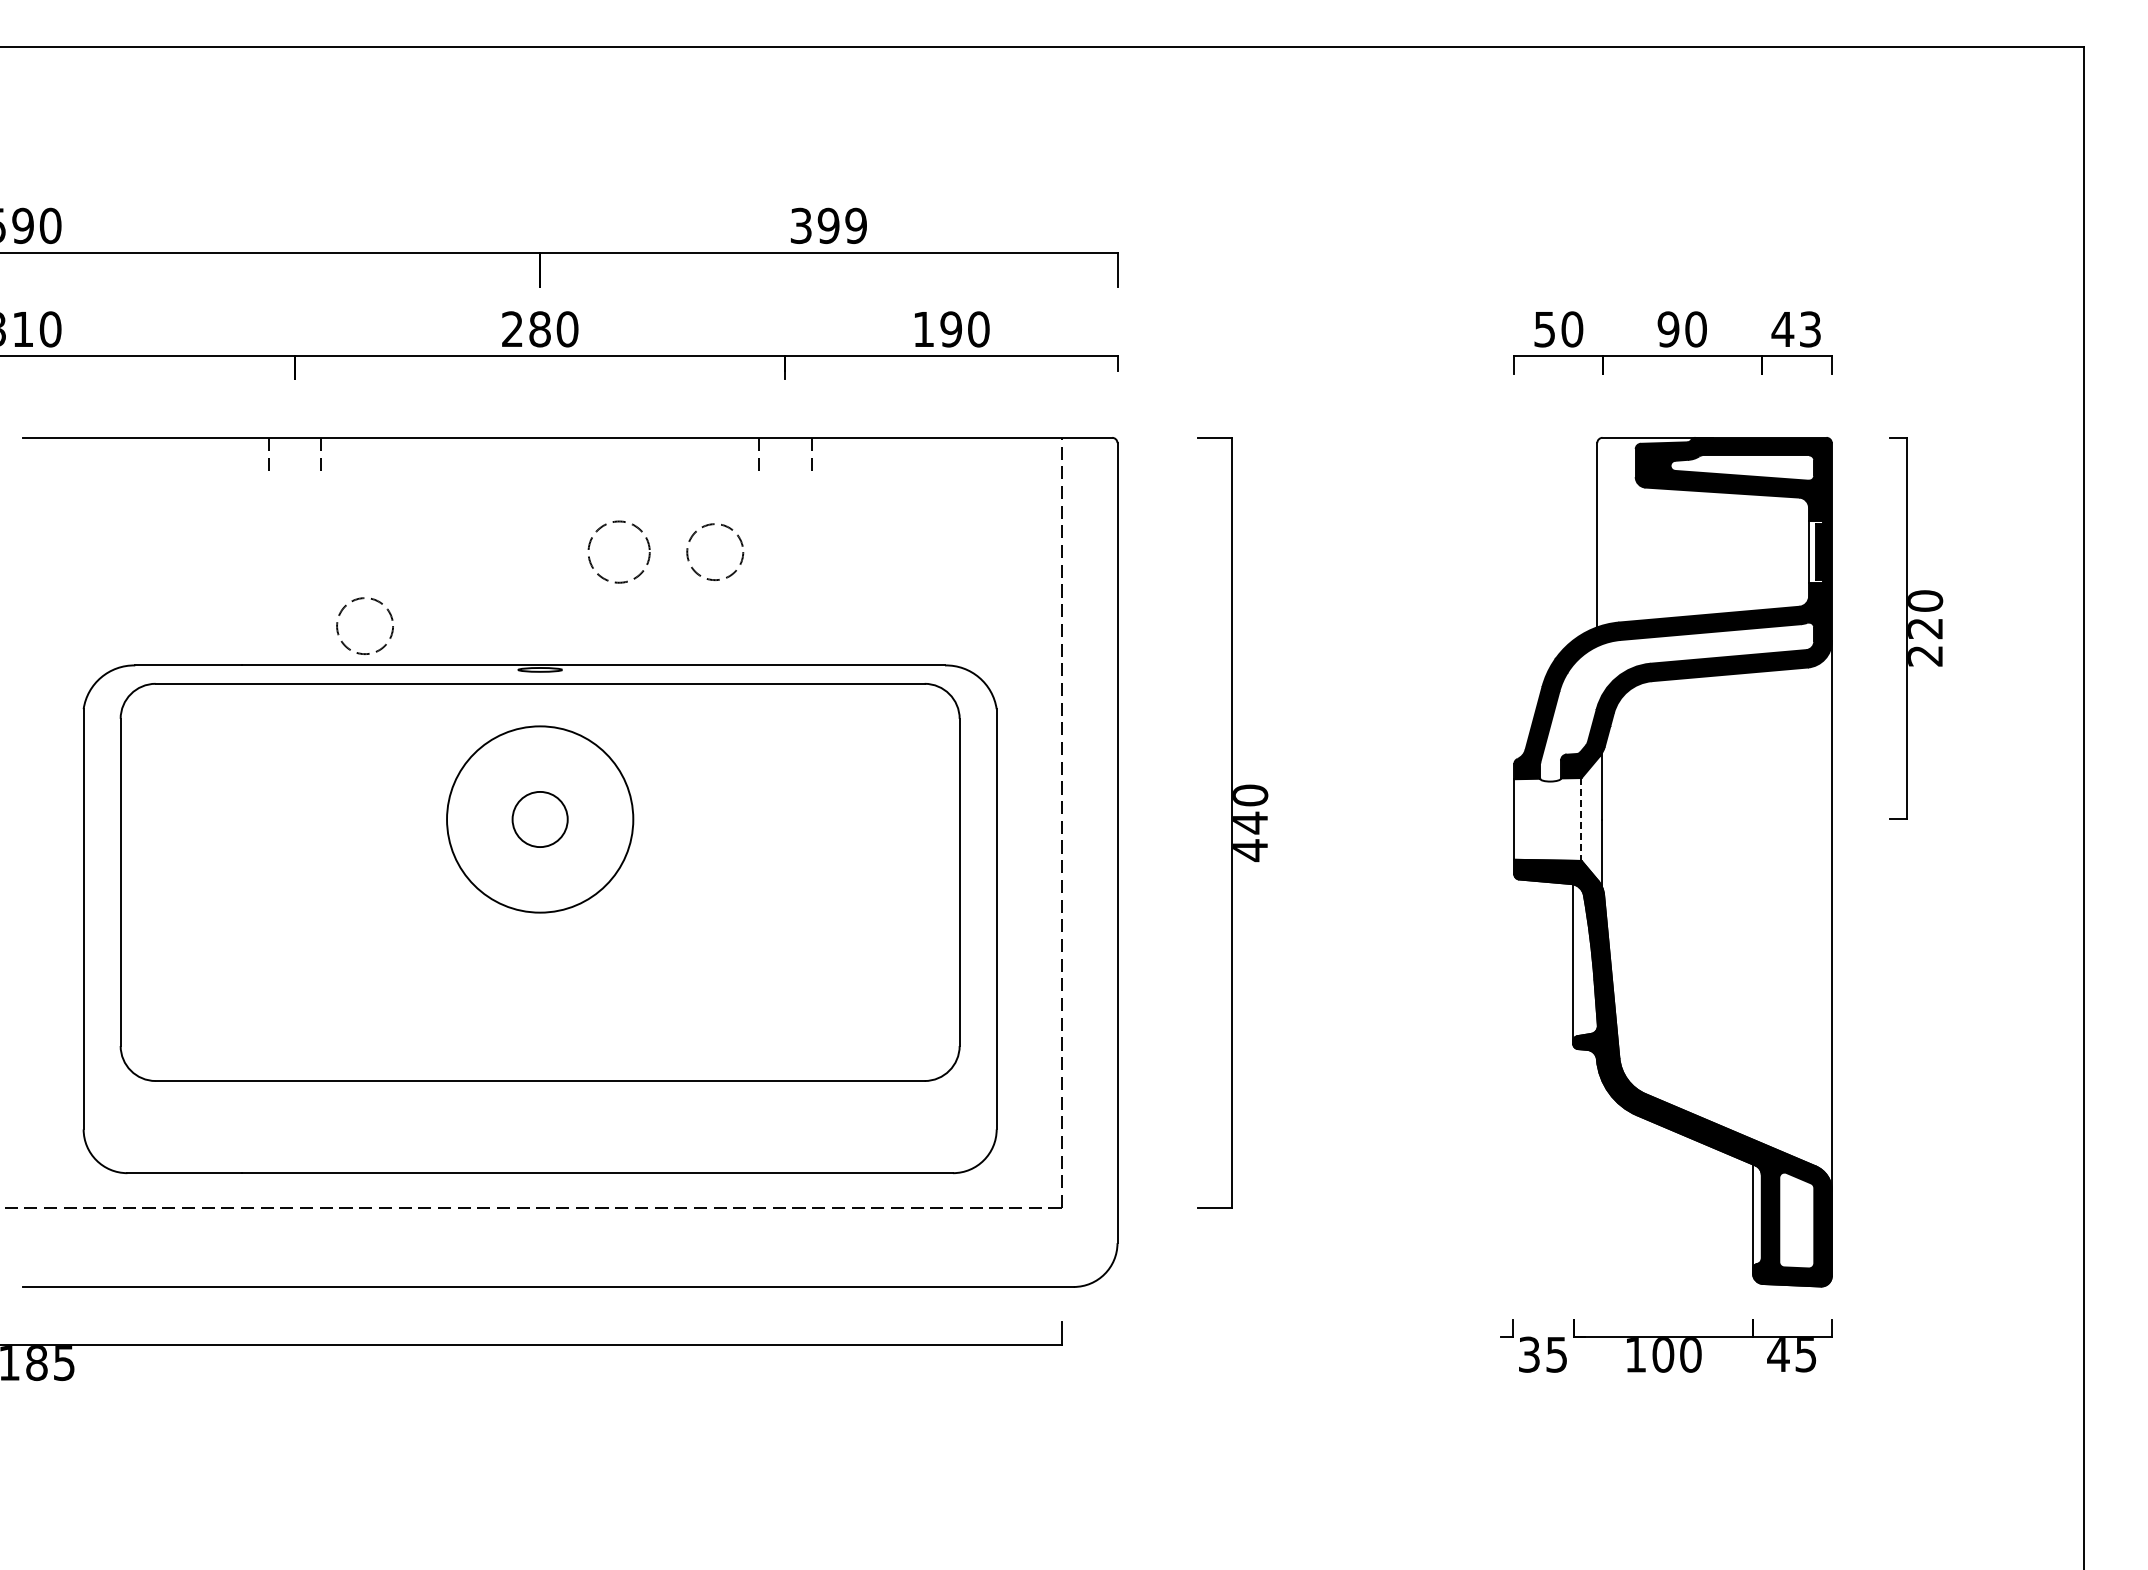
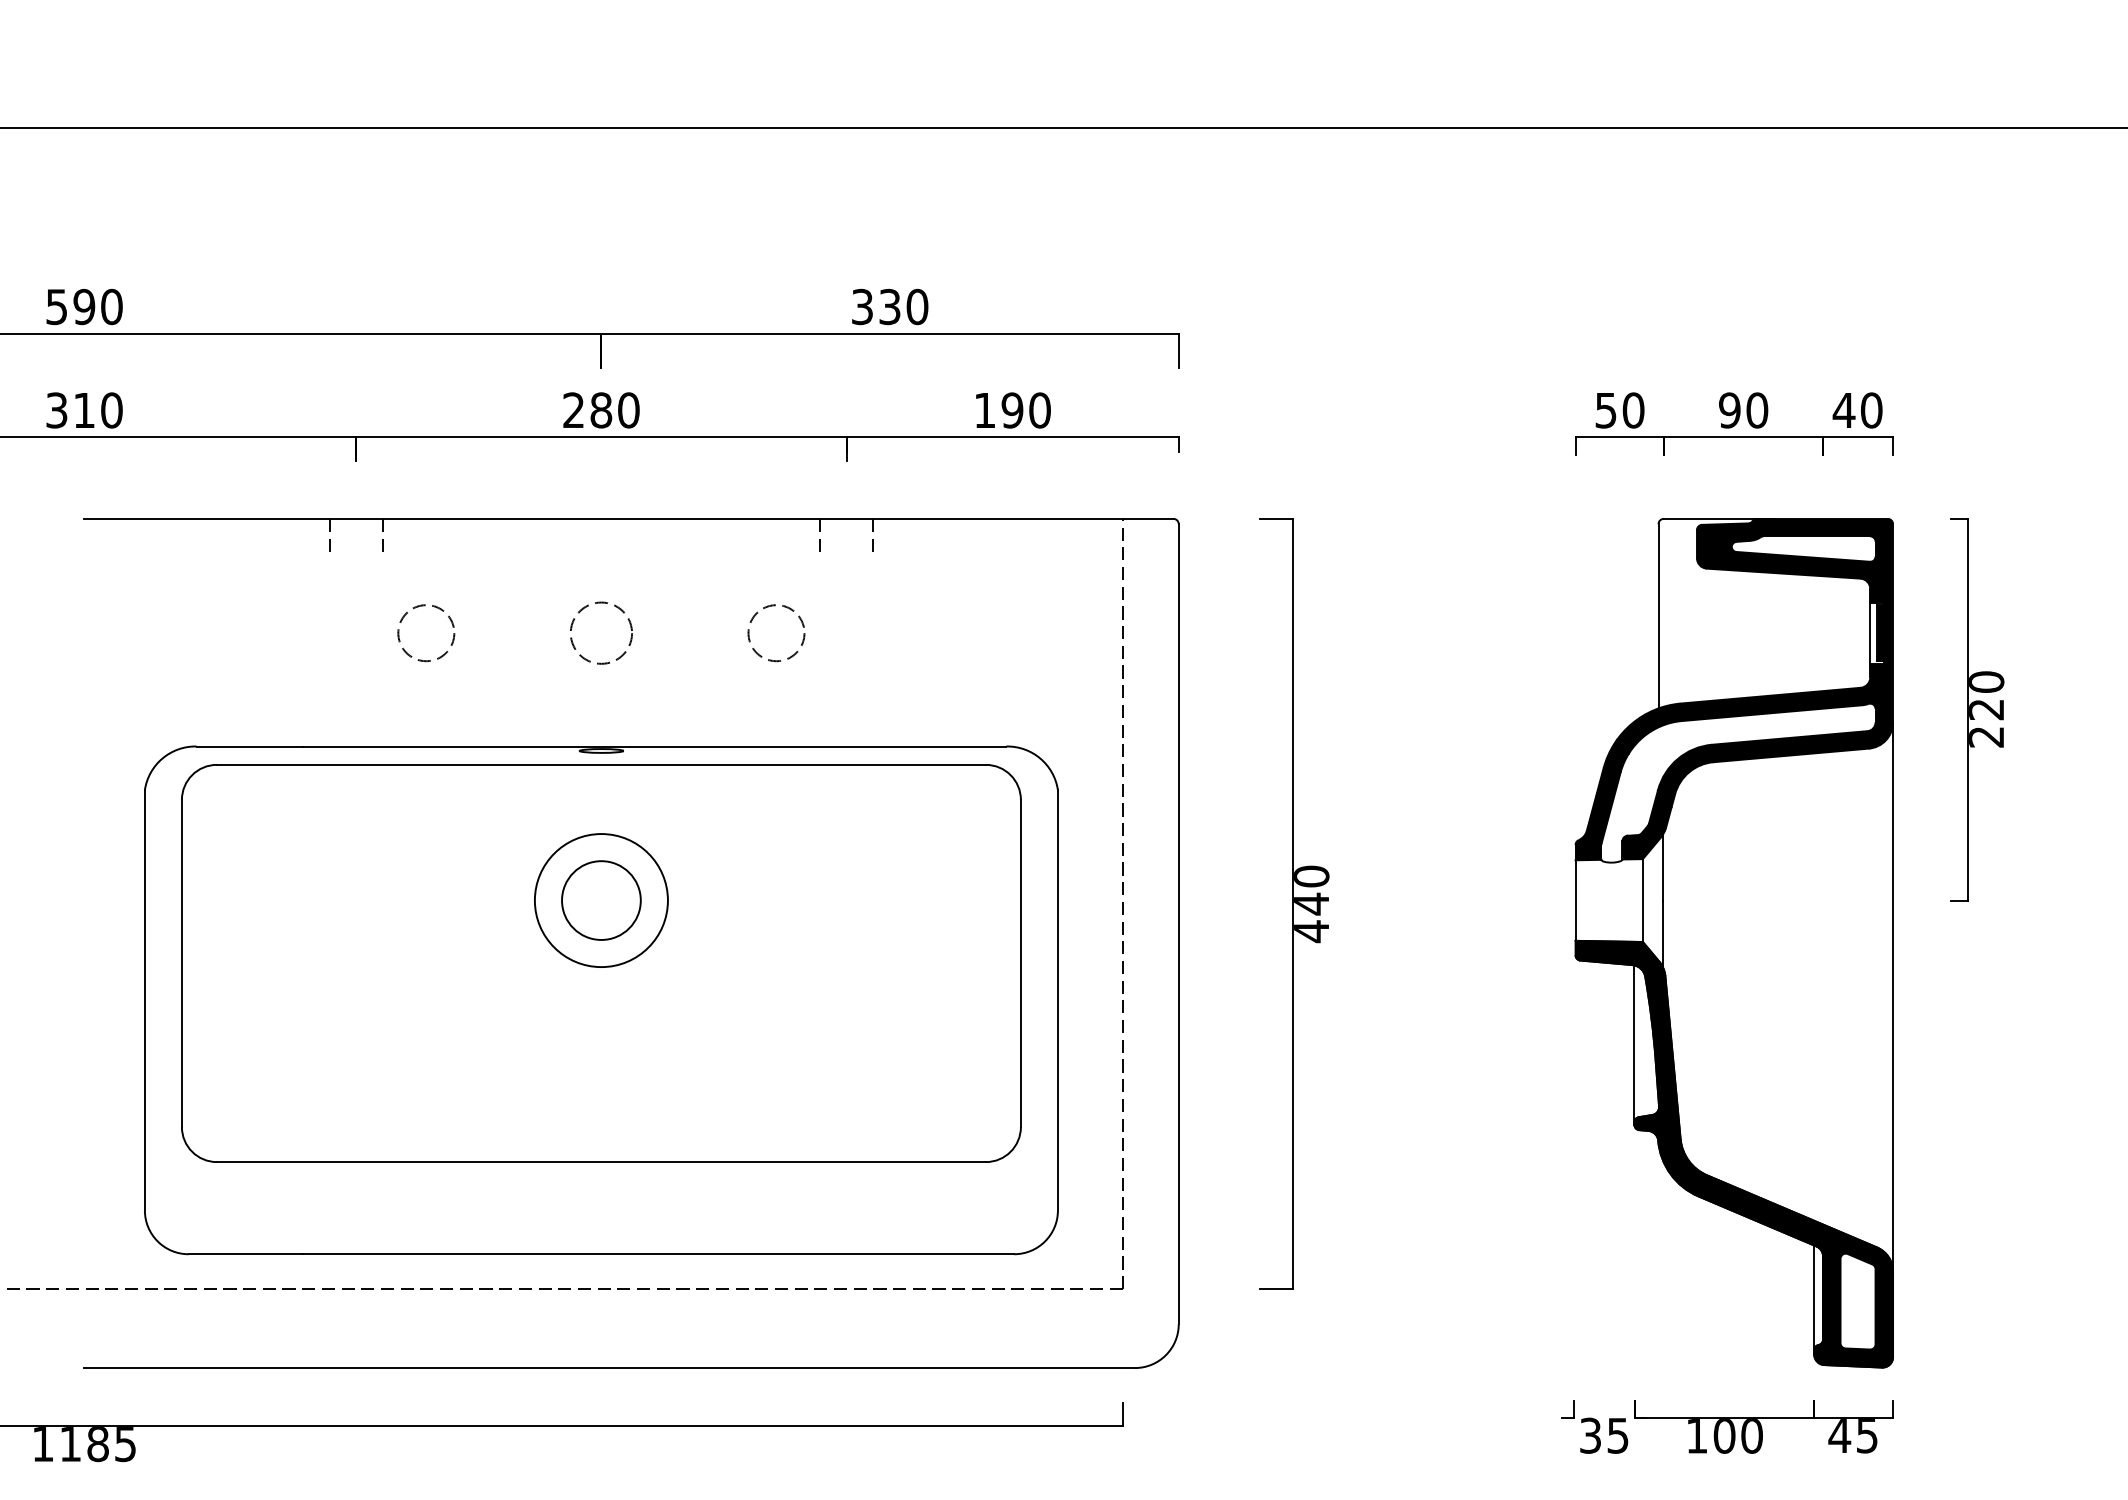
text: (842, 225) -> (903, 306), 399 -> 330
text: (1810, 329) -> (1871, 410), 43 -> 40
circle: (618, 551) -> (600, 632), moved
circle: (364, 625) -> (425, 632), moved
circle: (539, 819) -> (600, 900), size x0.71
circle: (539, 819) -> (600, 900), size x1.43
line: (1581, 820) -> (1642, 901), dashed -> solid

